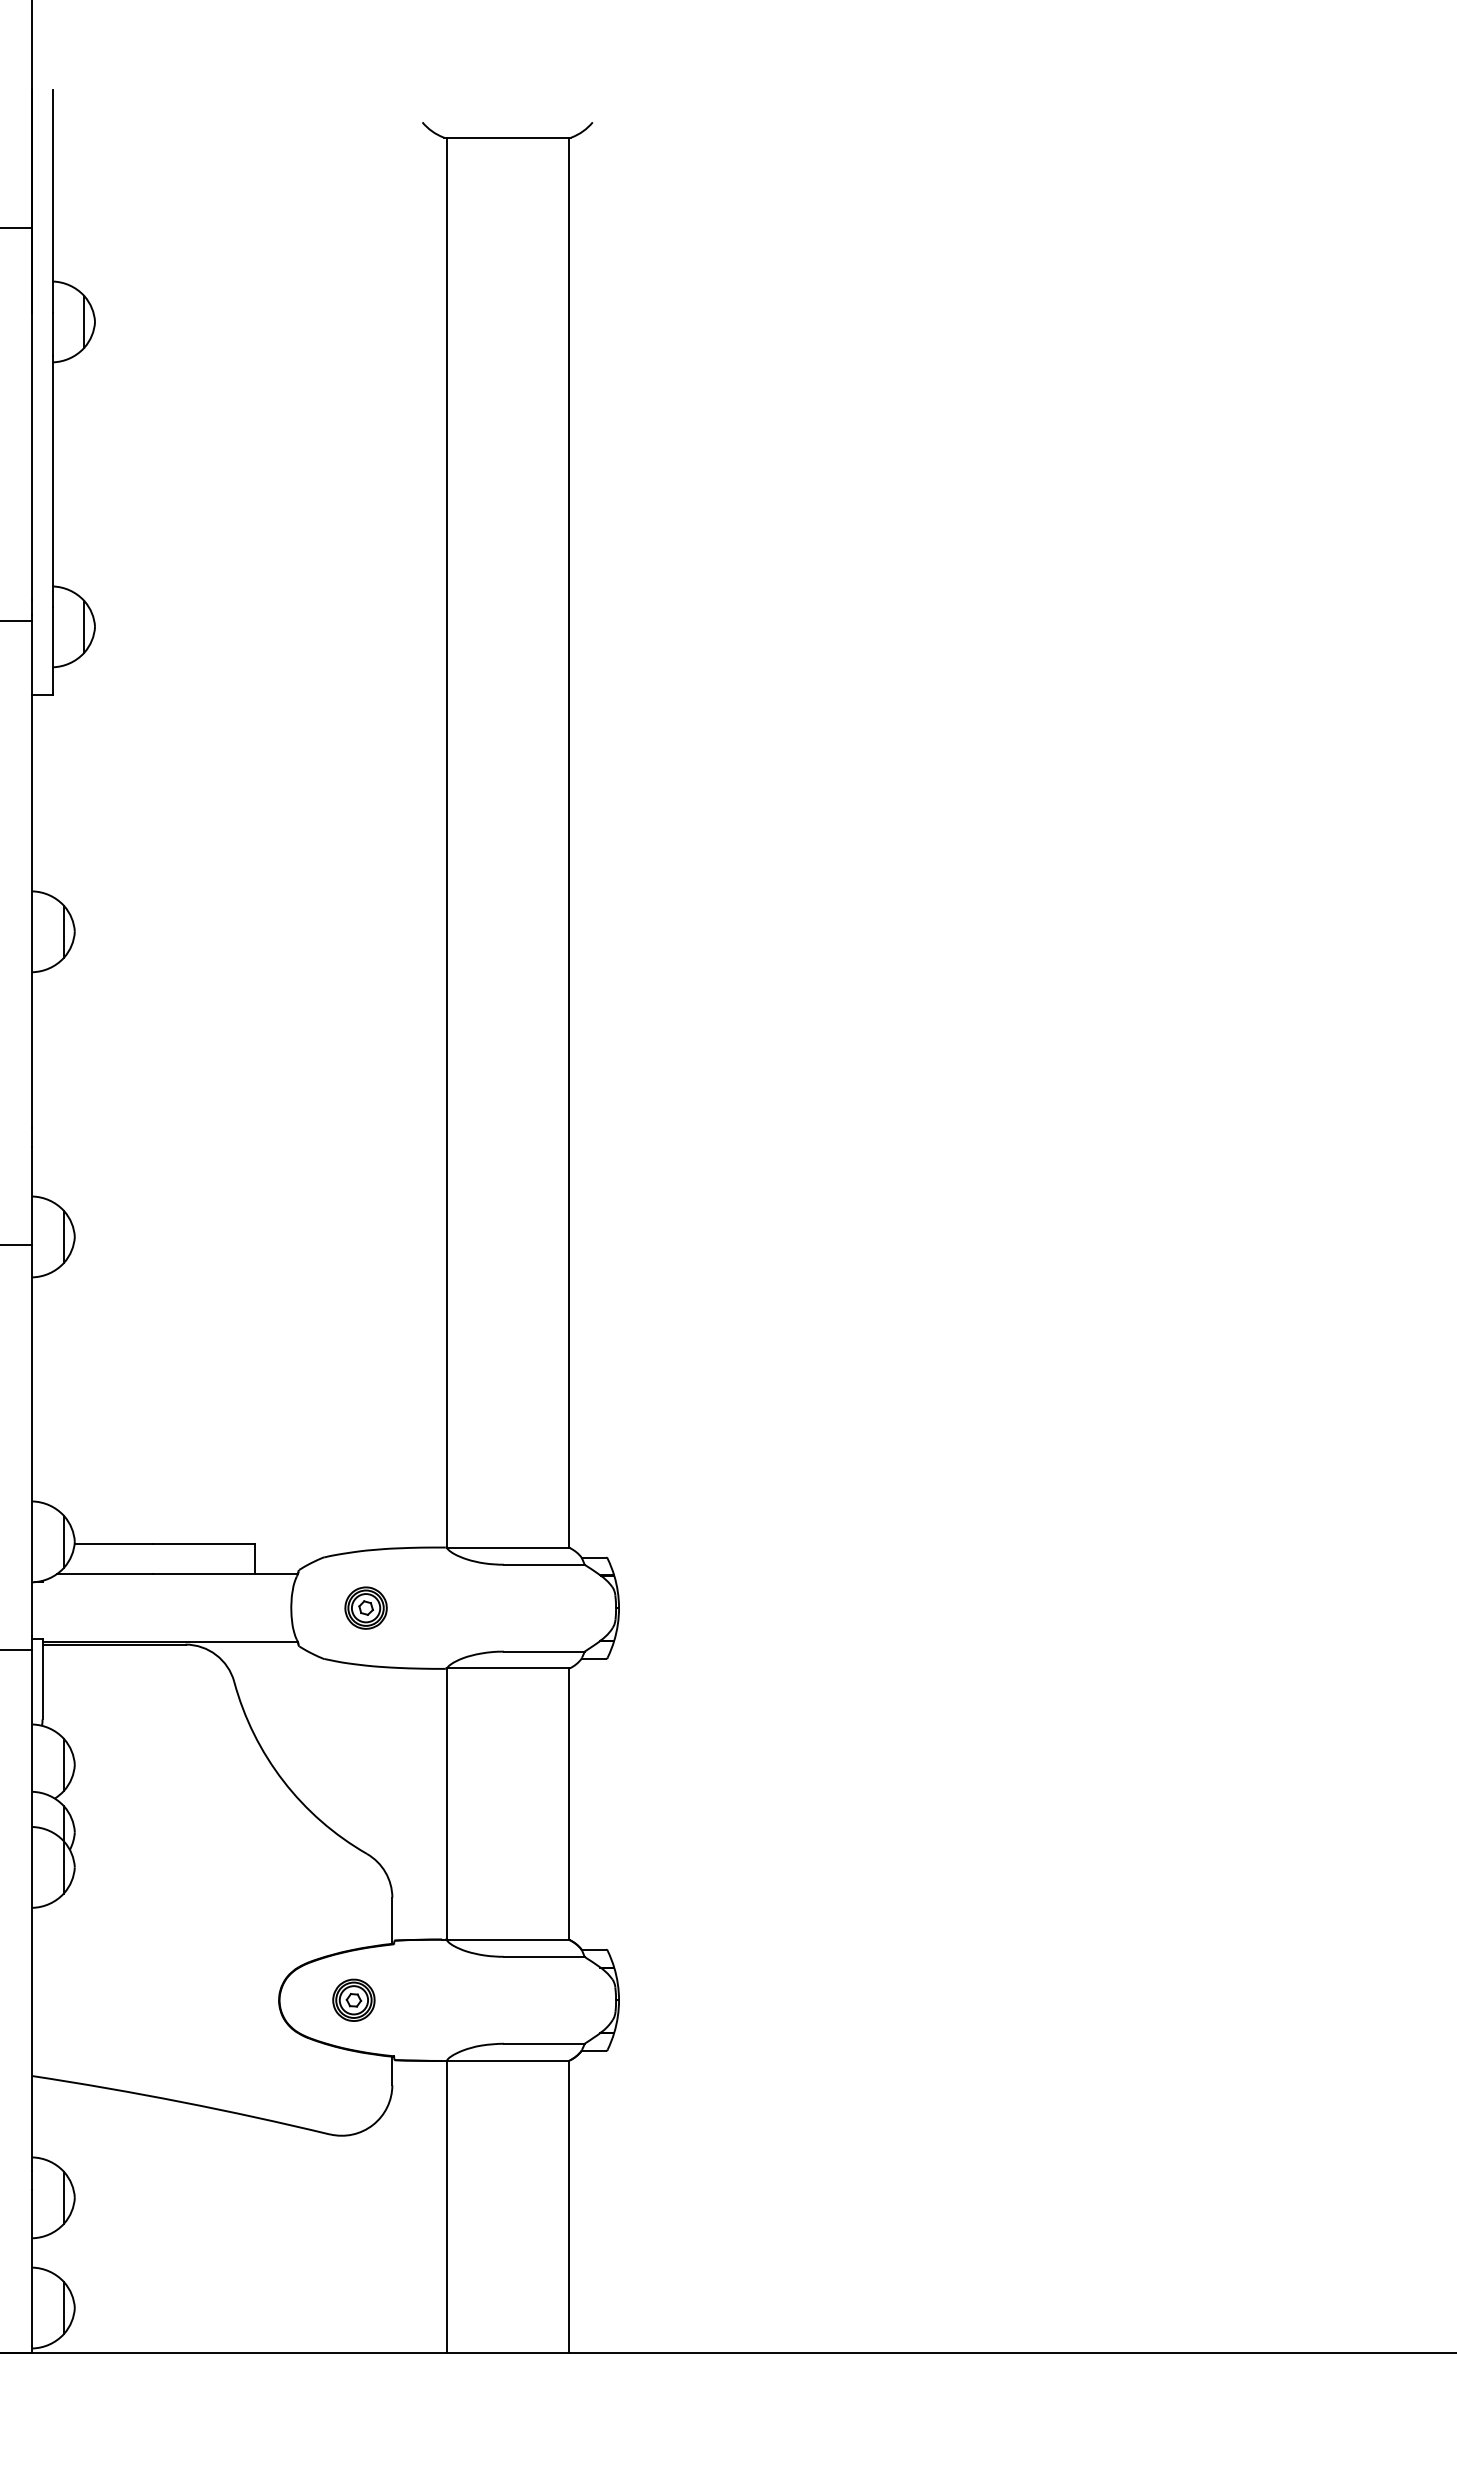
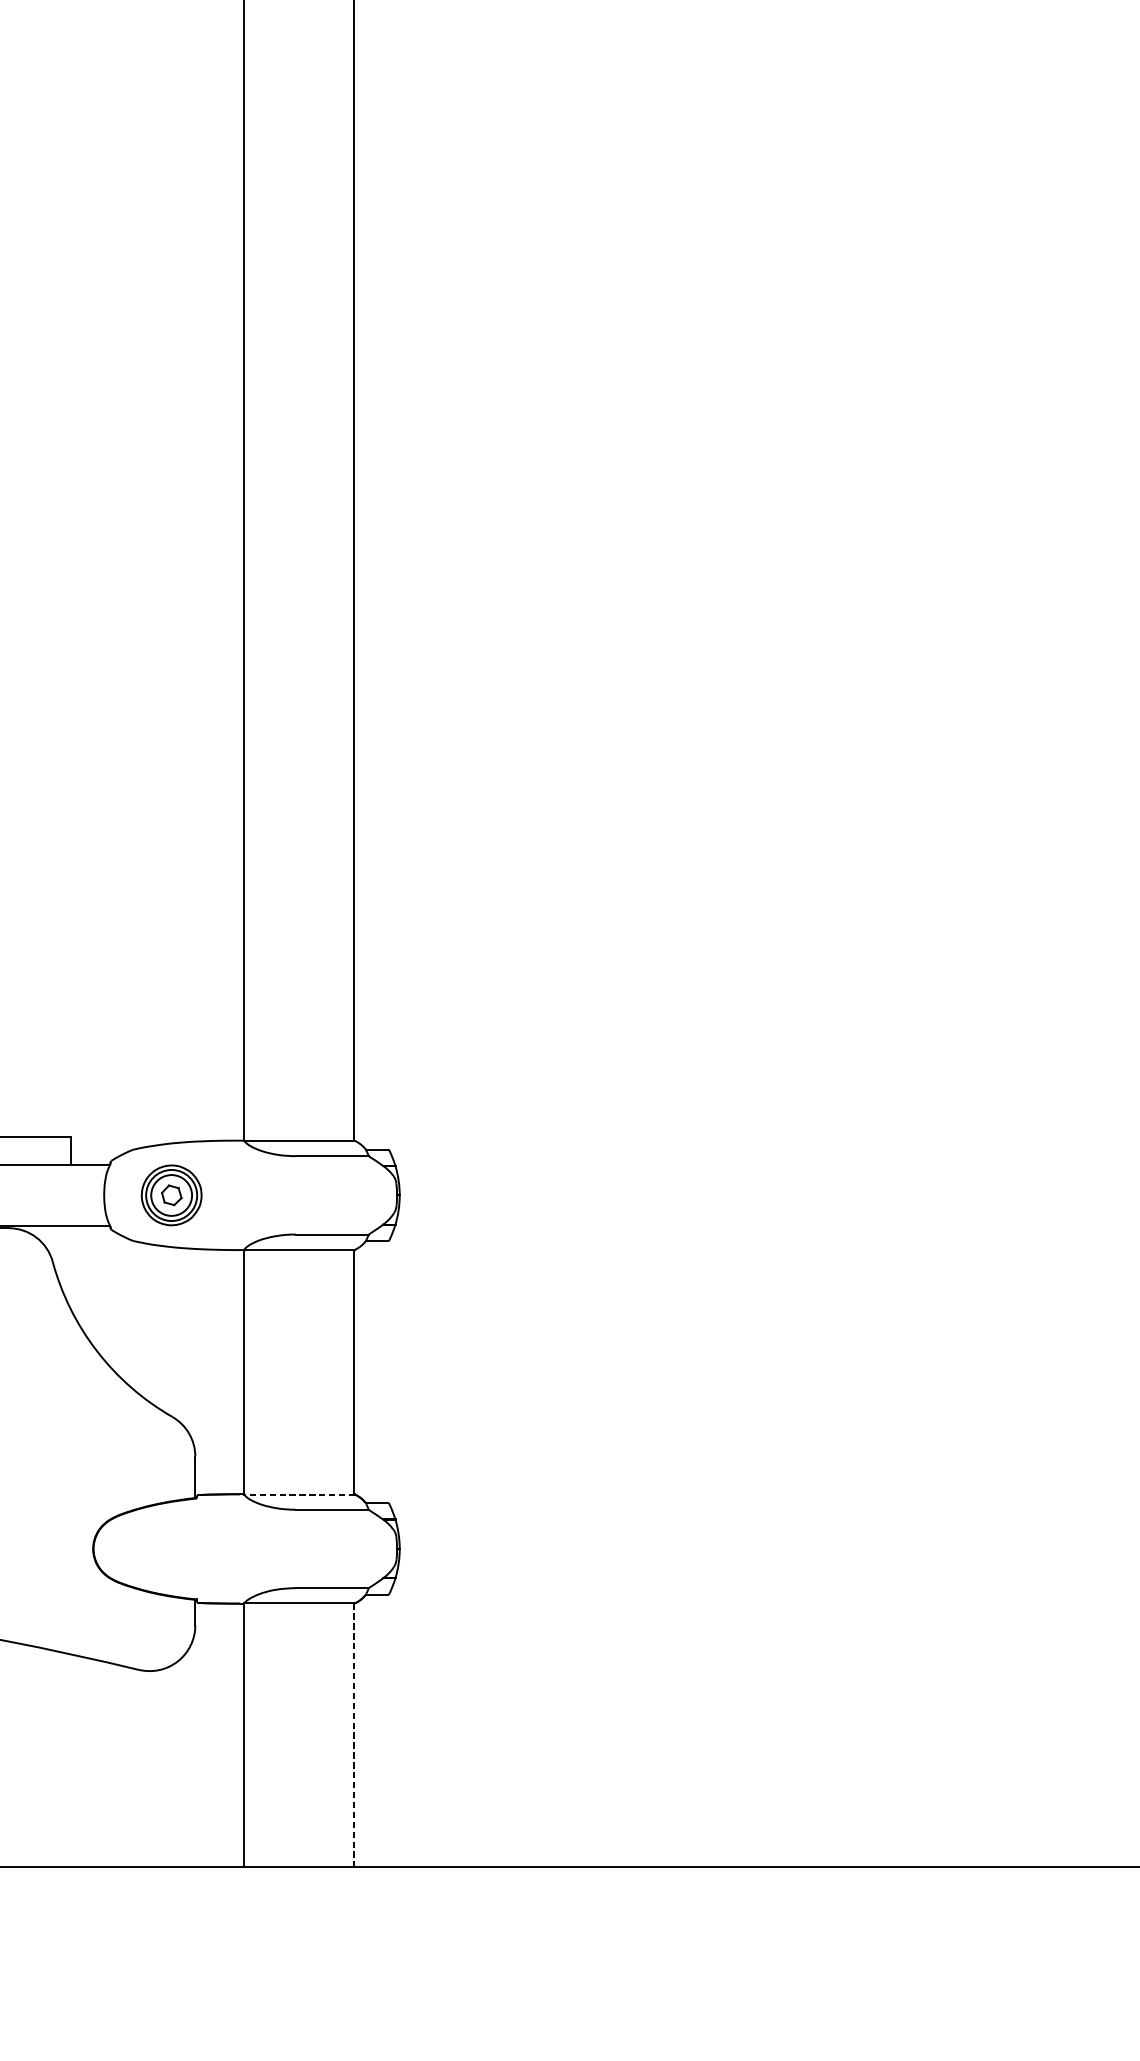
part: (365, 1607) -> (171, 1194), size x1.6
line: (507, 1940) -> (299, 1495), solid -> dashed
part: (353, 1999) -> (160, 1548), removed
line: (568, 2206) -> (354, 1734), solid -> dashed

